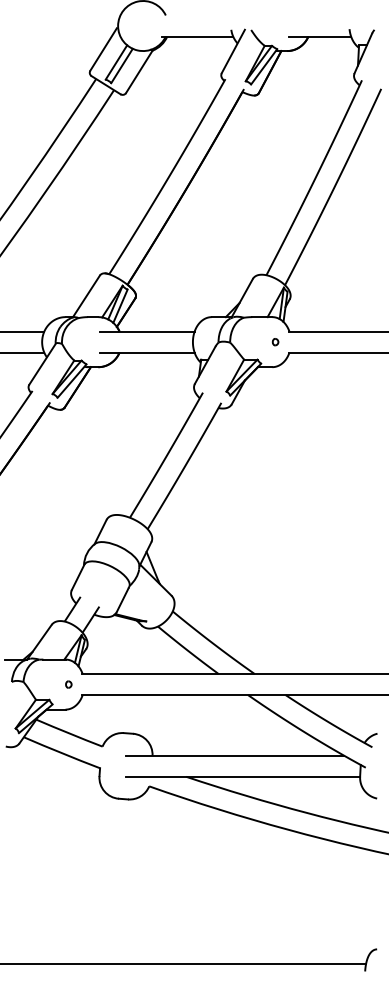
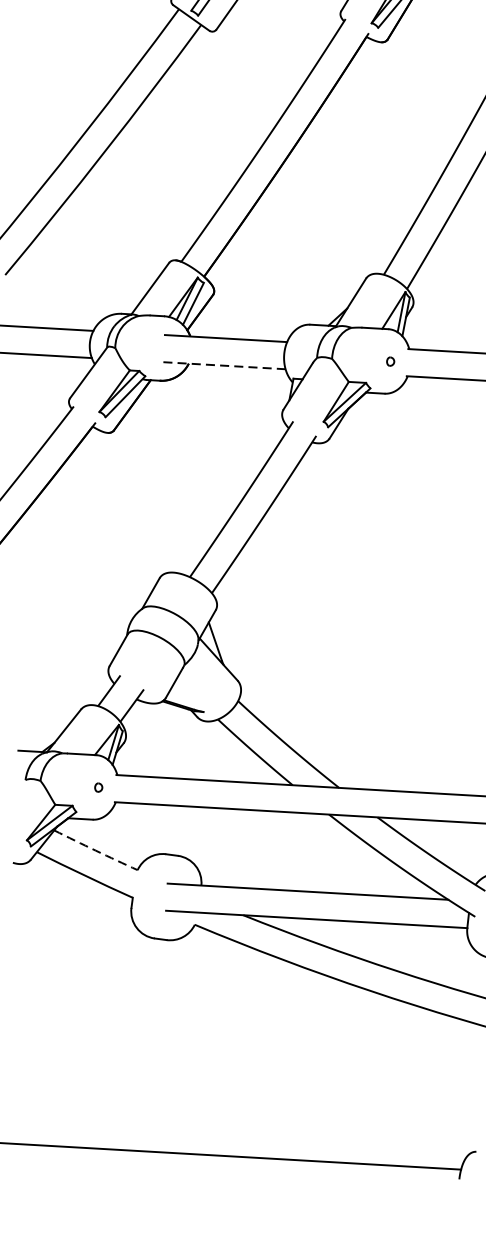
line: (147, 352) -> (224, 365), solid -> dashed
arc: (69, 733) -> (95, 850), solid -> dashed

